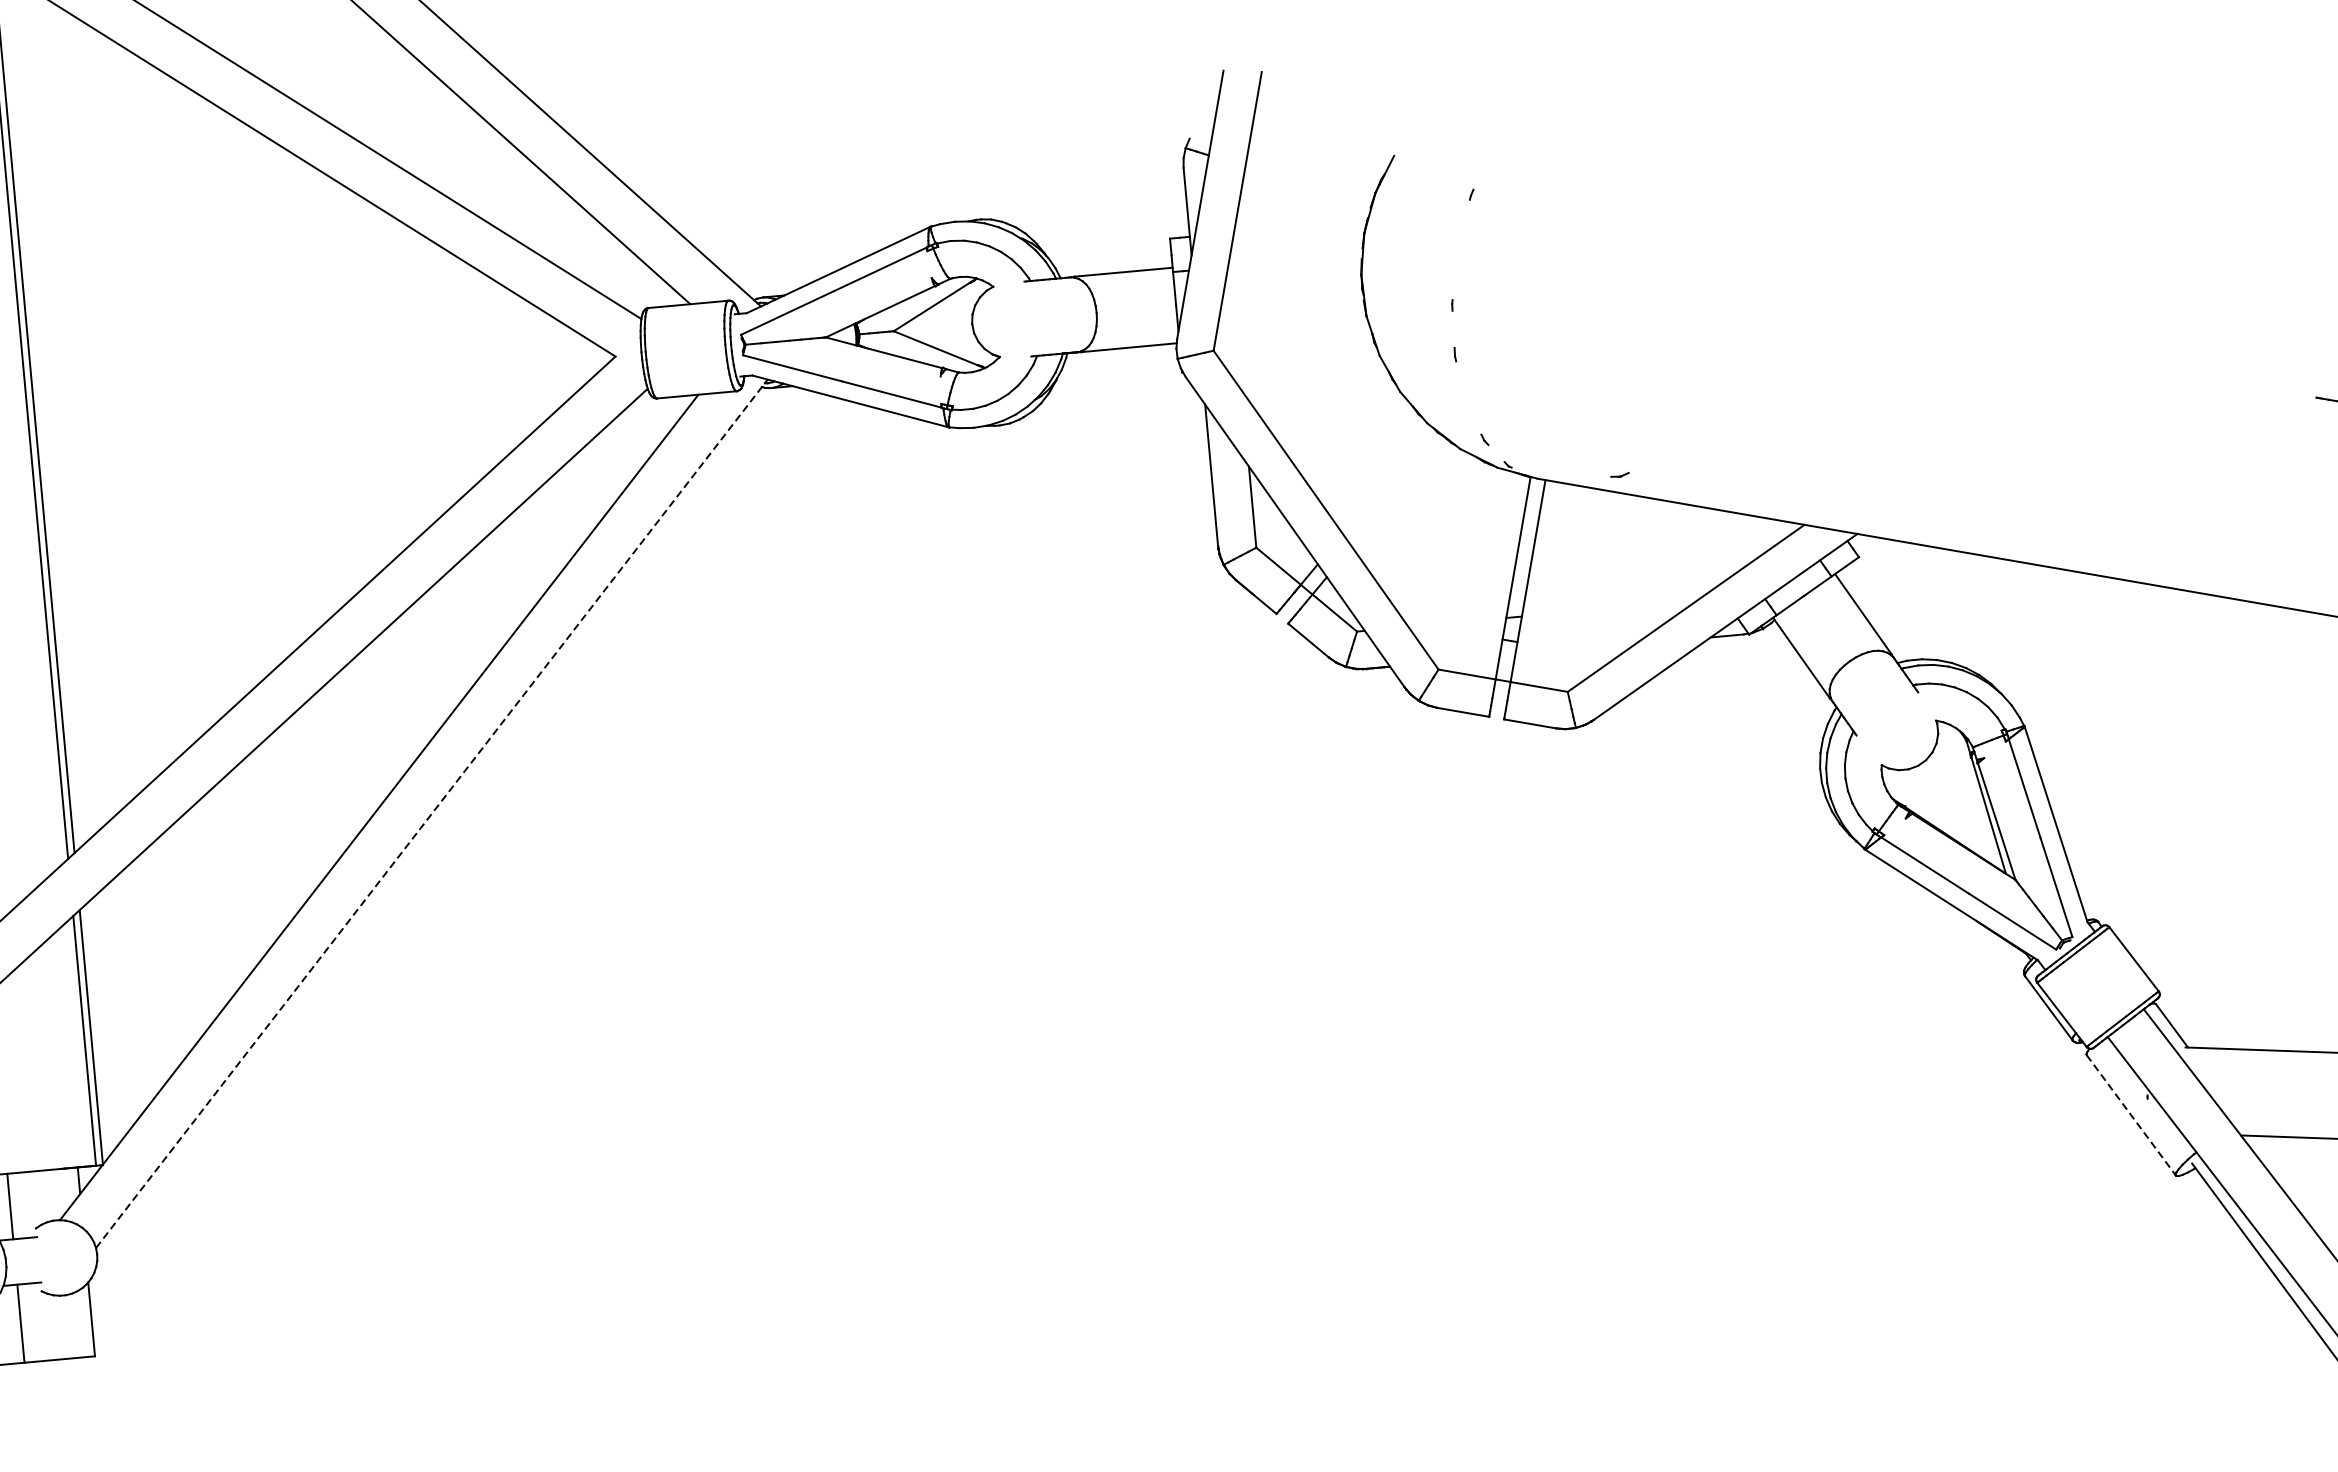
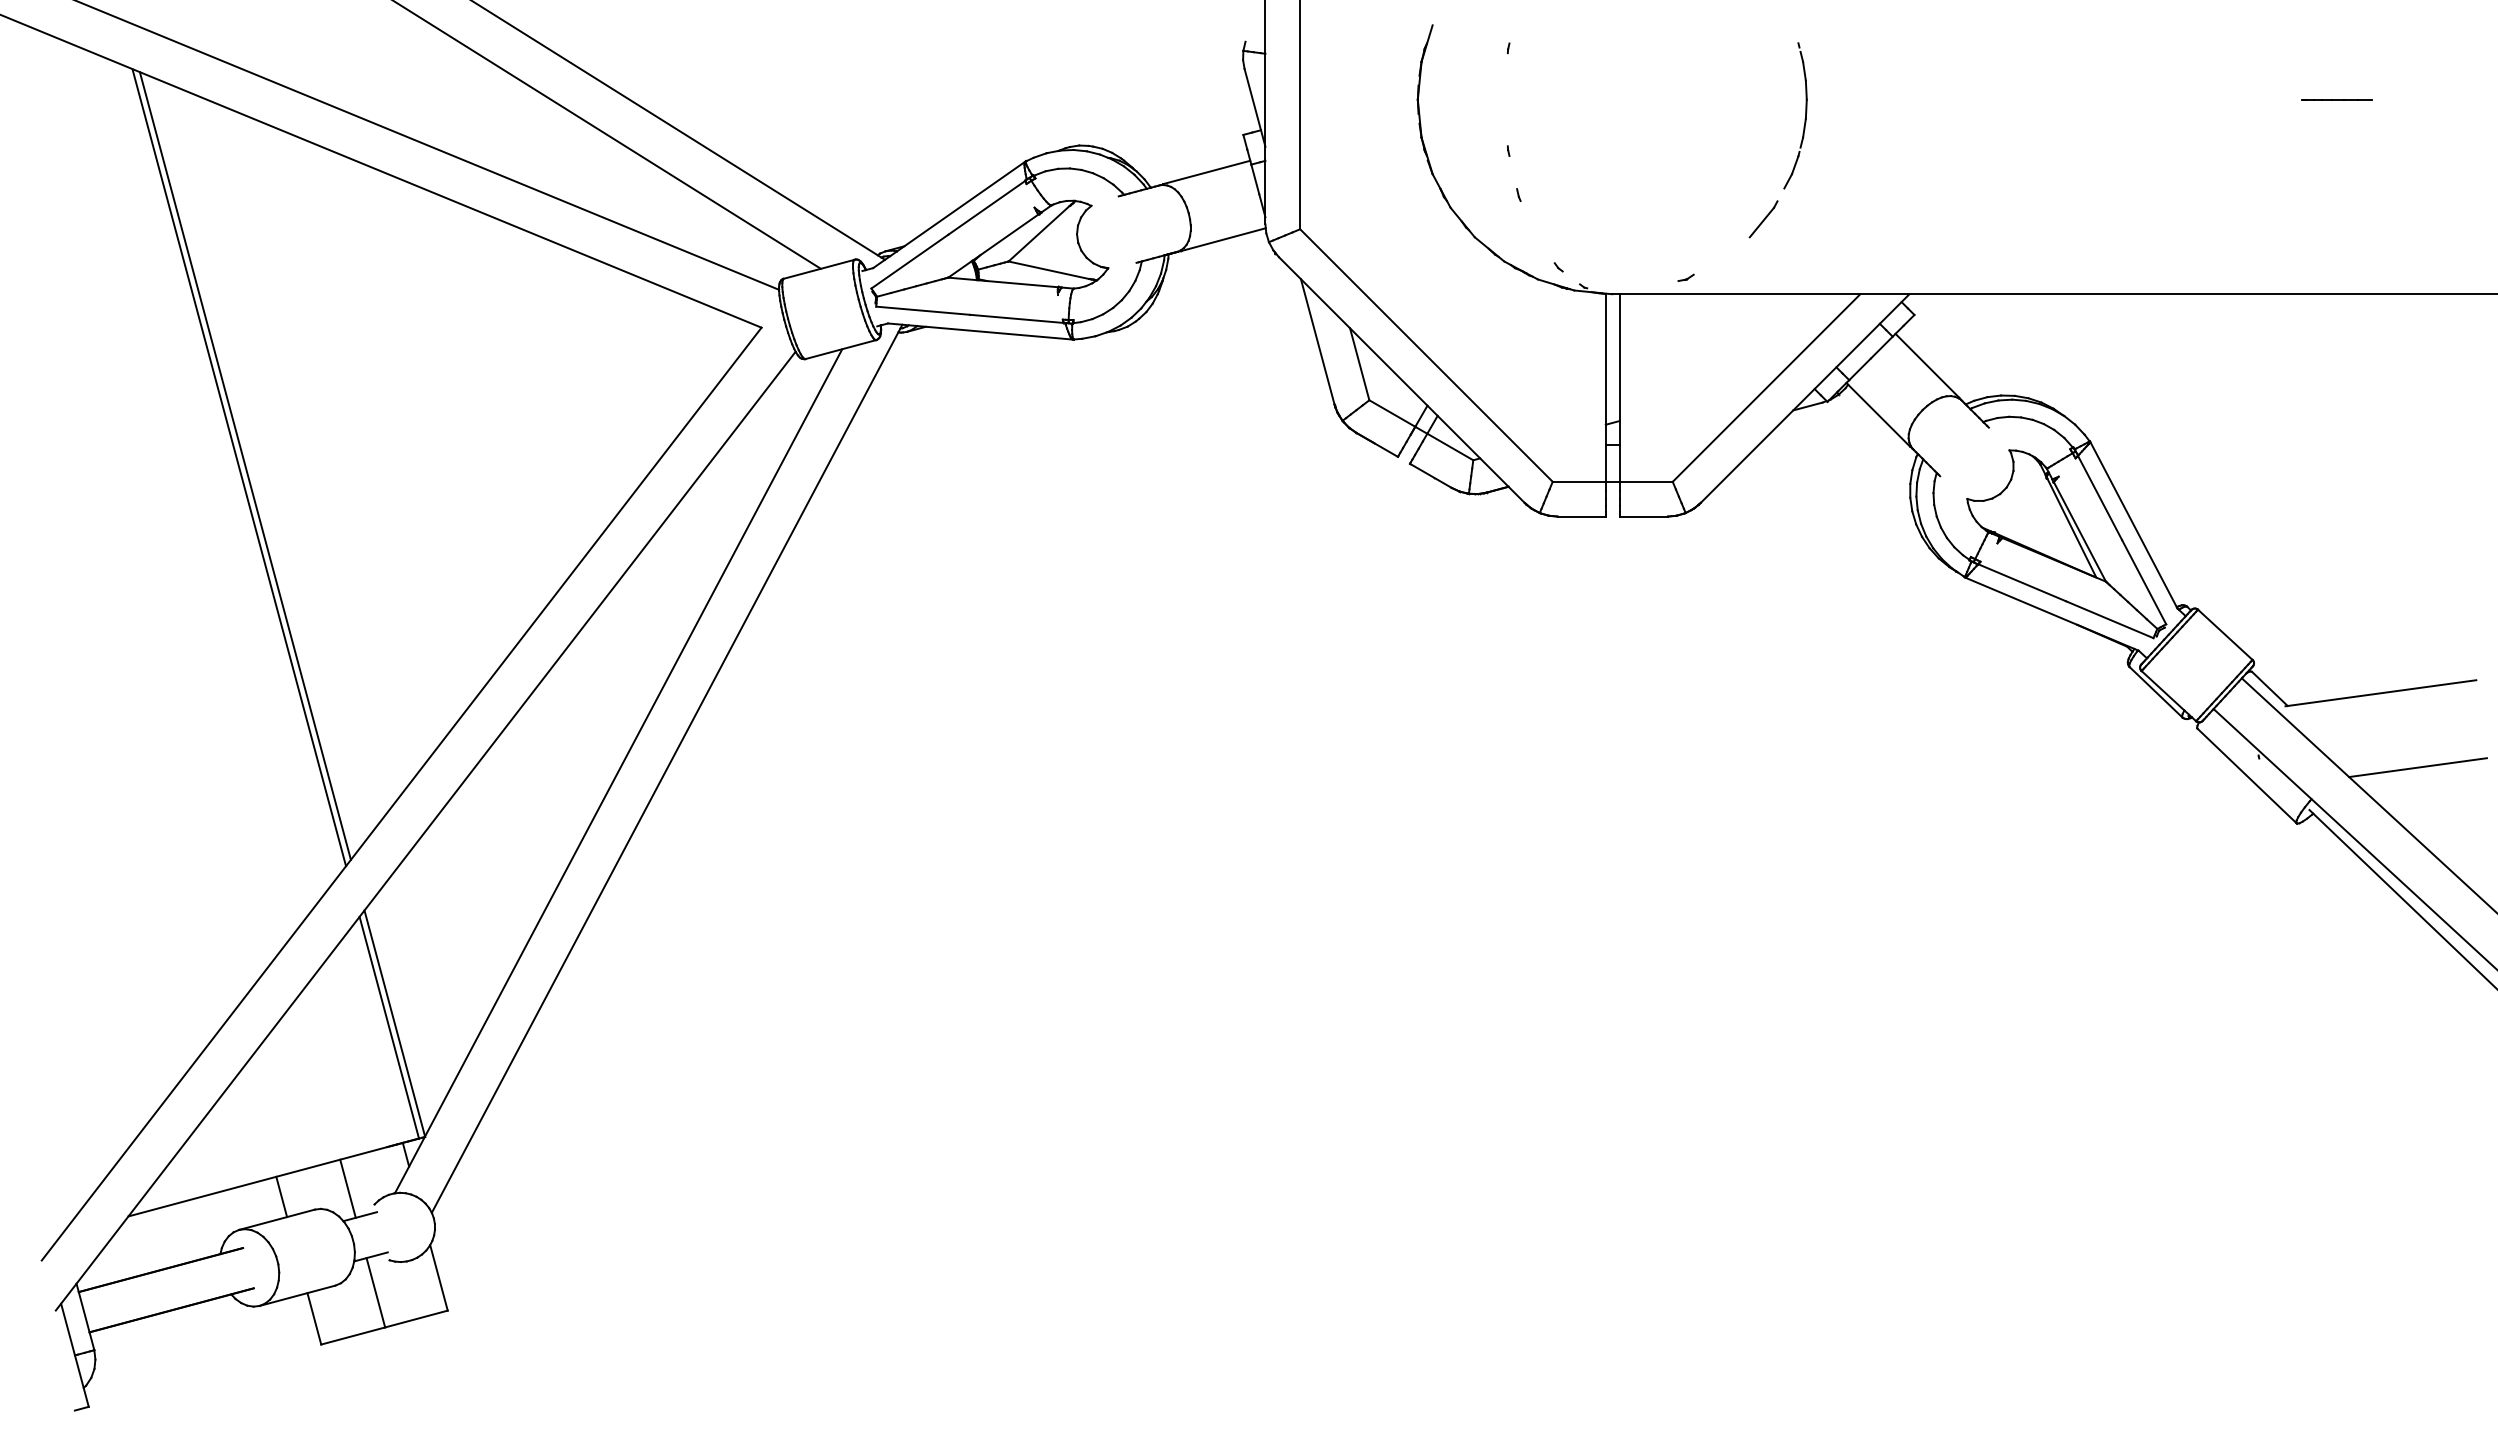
part: (1776, 326) -> (1804, 119), added
part: (1714, 426) -> (1763, 219), added
line: (432, 813) -> (667, 768), dashed -> solid
line: (2131, 1115) -> (2247, 776), dashed -> solid

